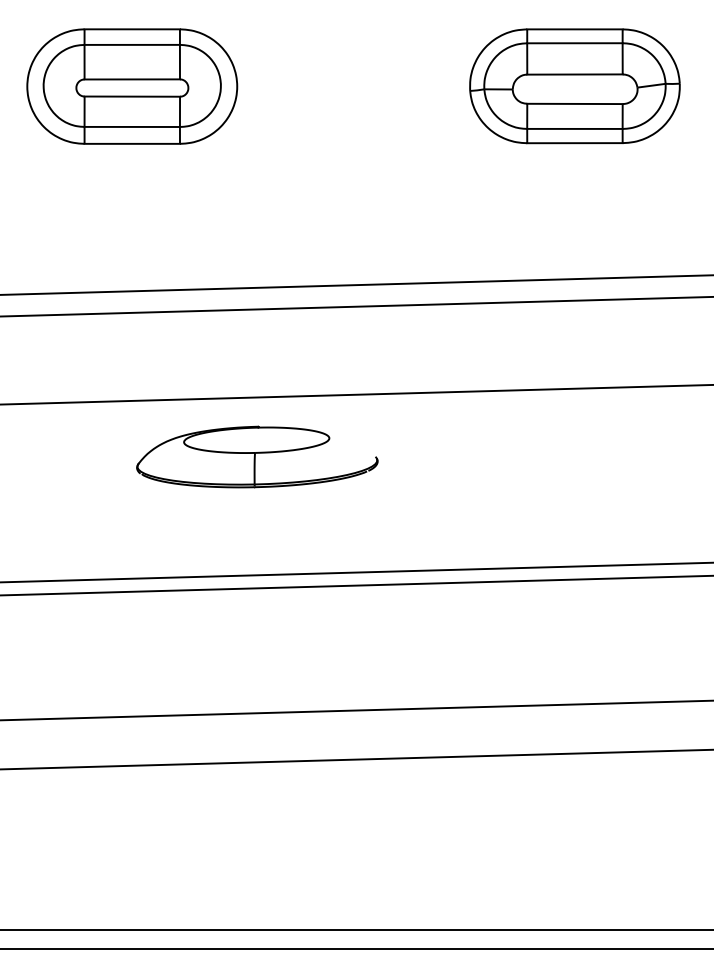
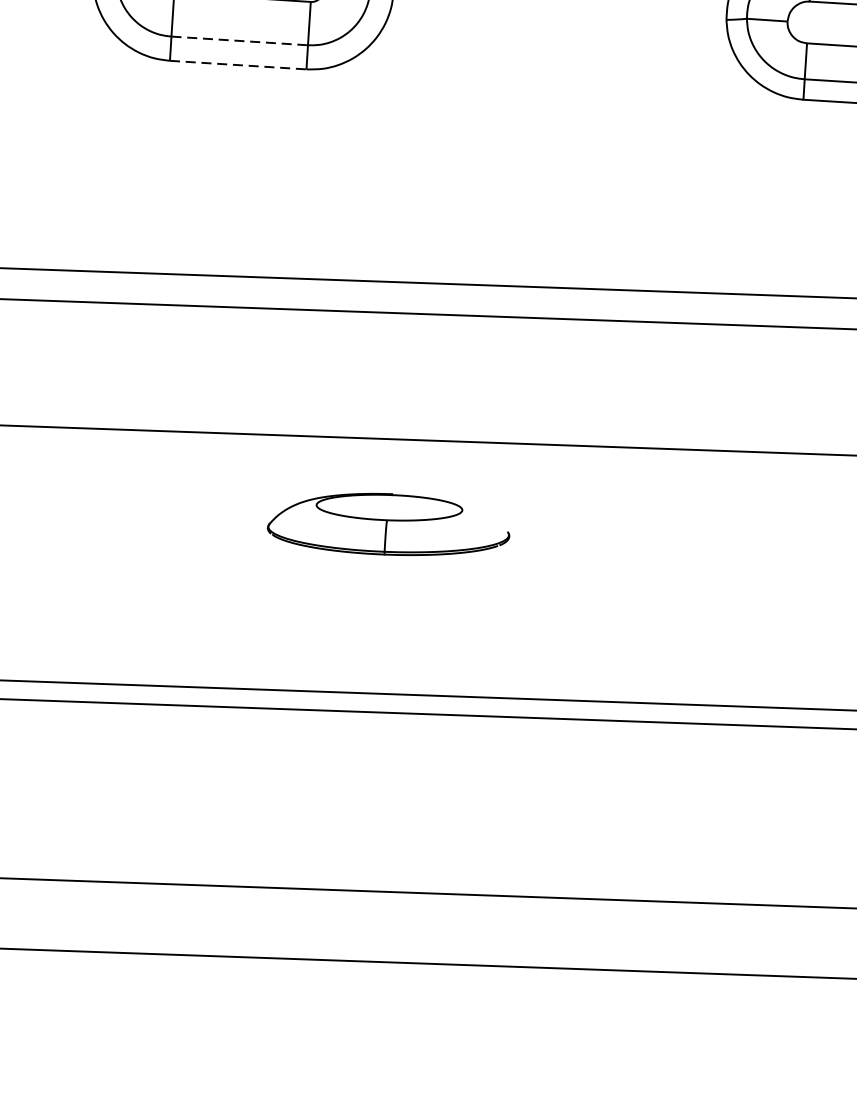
line: (132, 126) -> (240, 40), solid -> dashed
line: (132, 143) -> (238, 64), solid -> dashed
part: (257, 456) -> (389, 523), size x0.7

